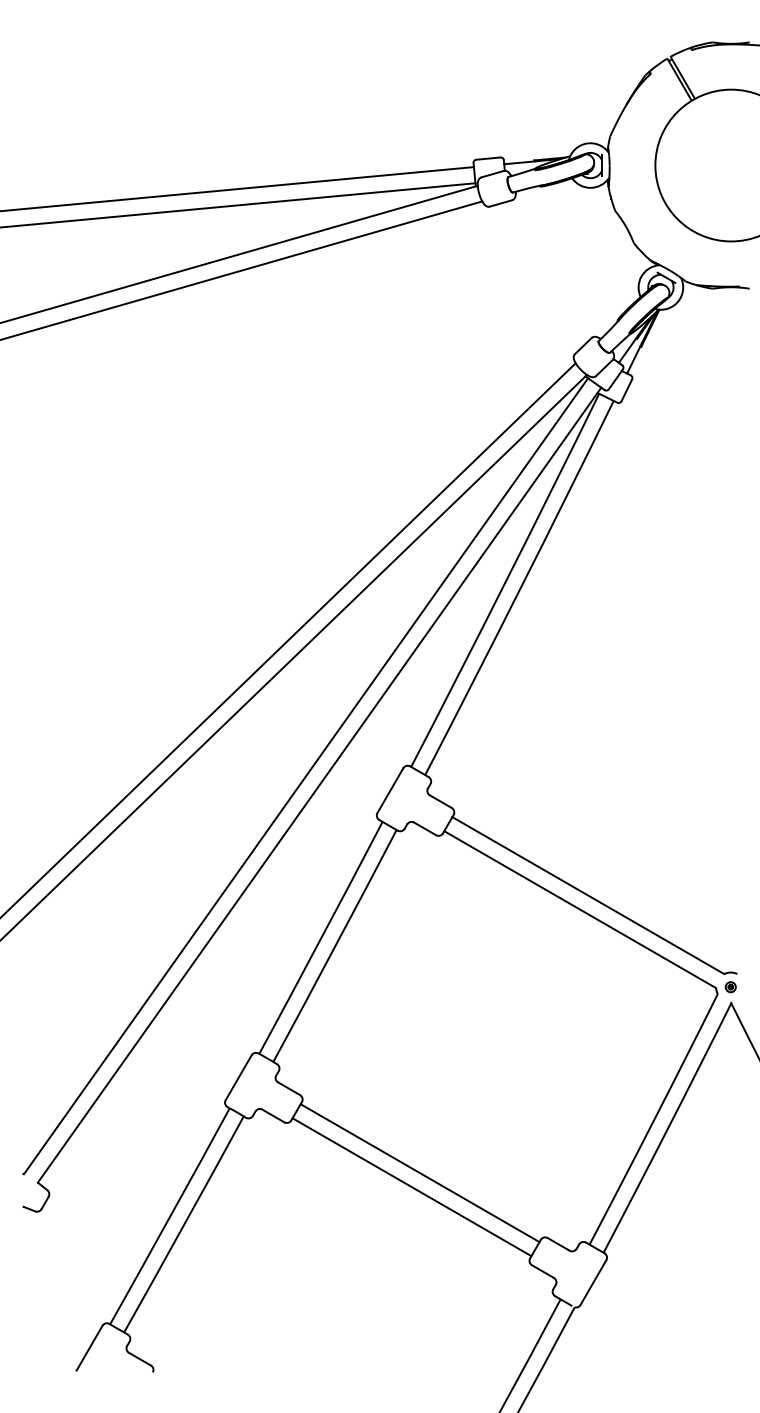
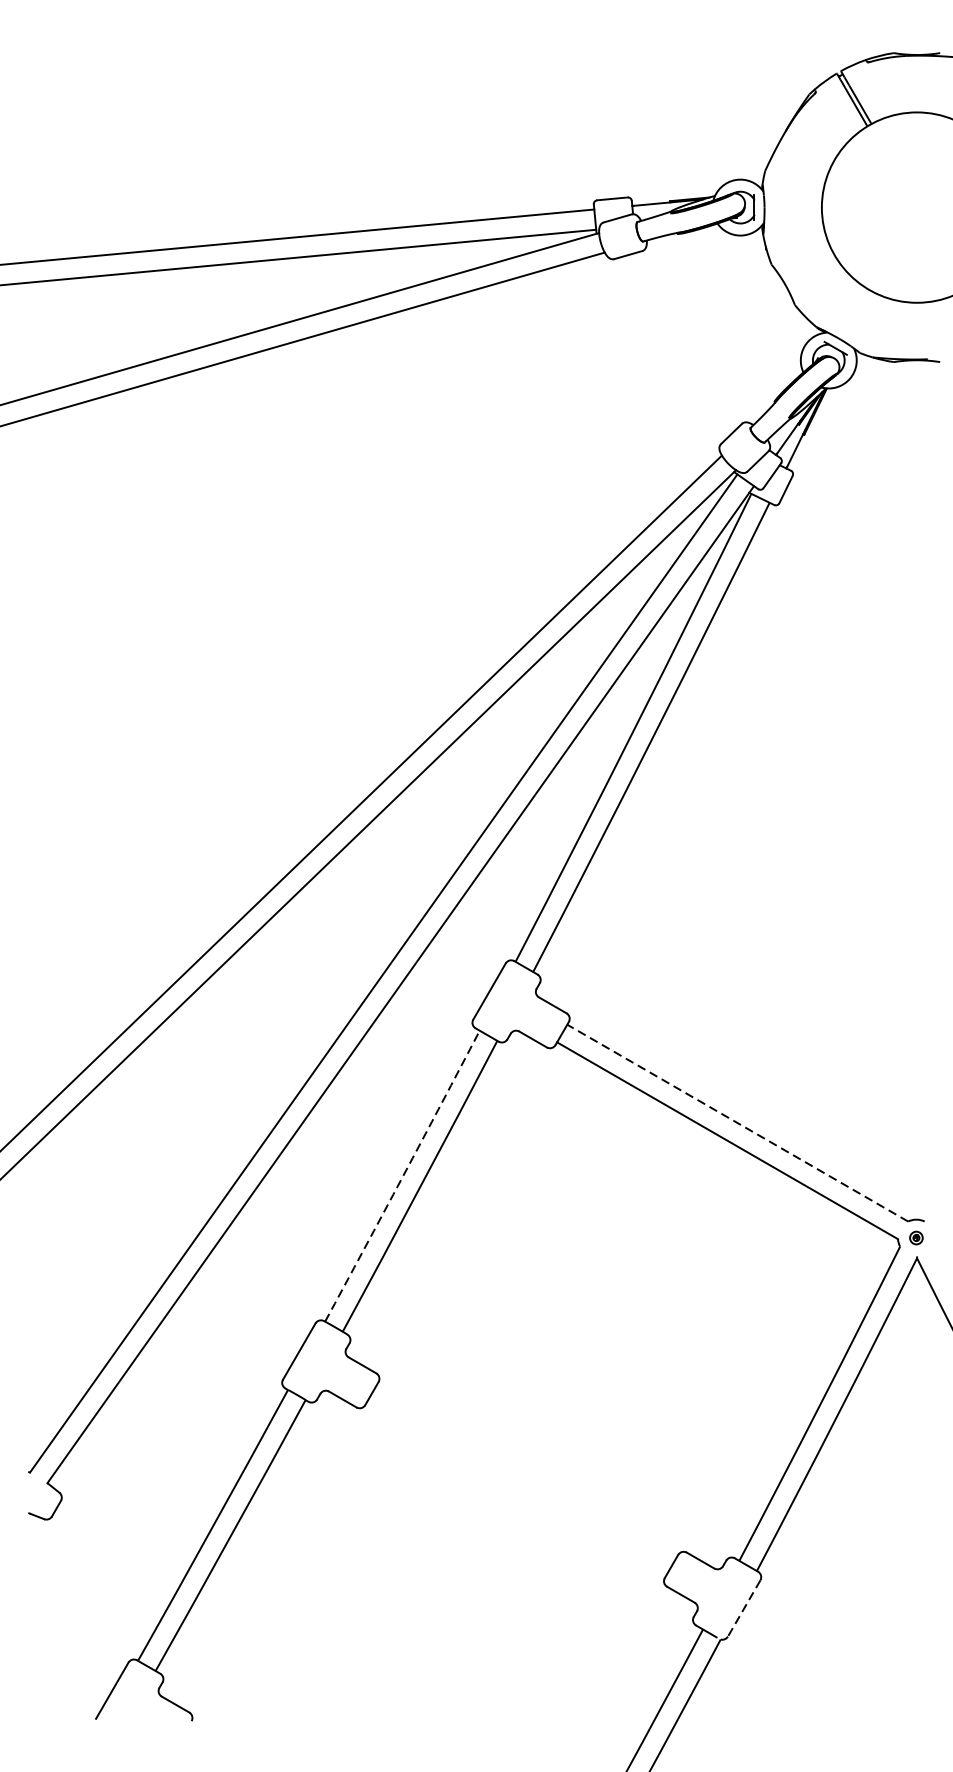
line: (588, 895) -> (737, 1123), solid -> dashed
arc: (321, 938) -> (403, 1176), solid -> dashed
line: (419, 1173) -> (526, 1471), removed
line: (411, 1187) -> (516, 1489), removed
line: (593, 1282) -> (744, 1608), solid -> dashed

